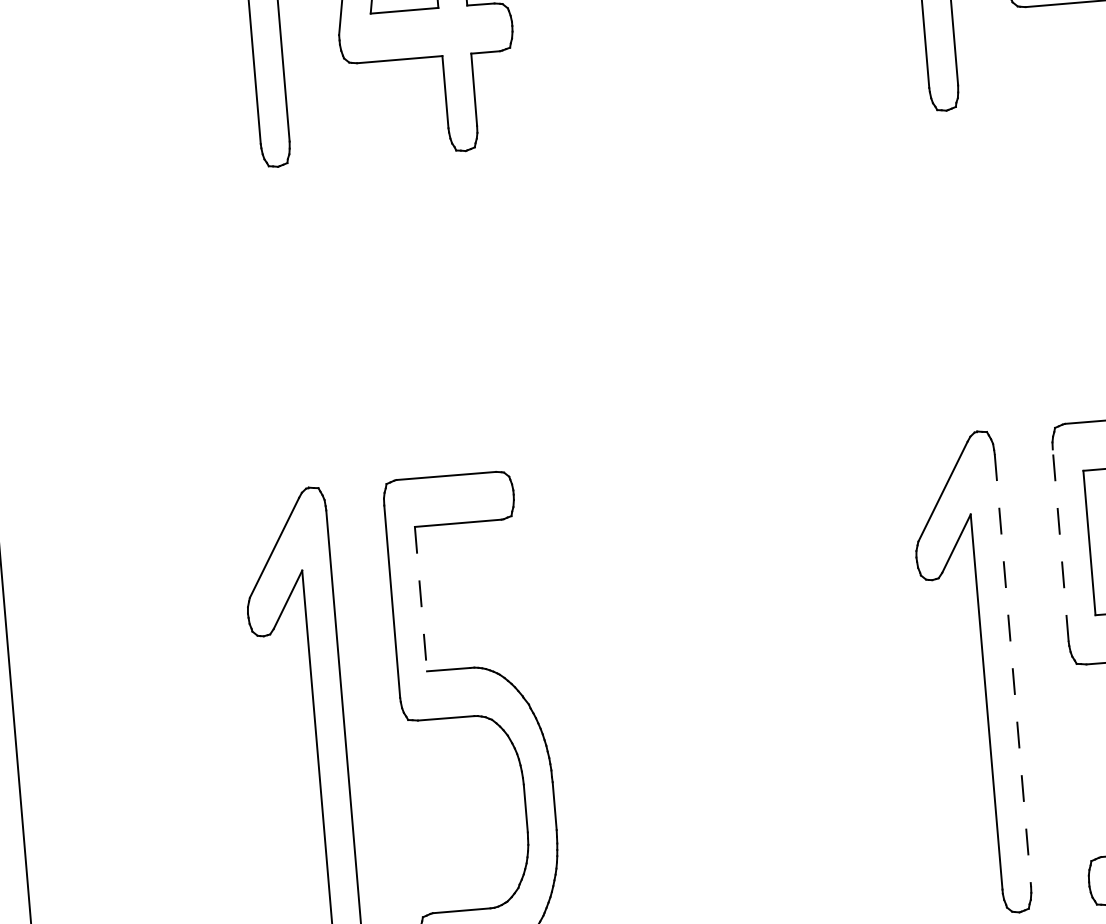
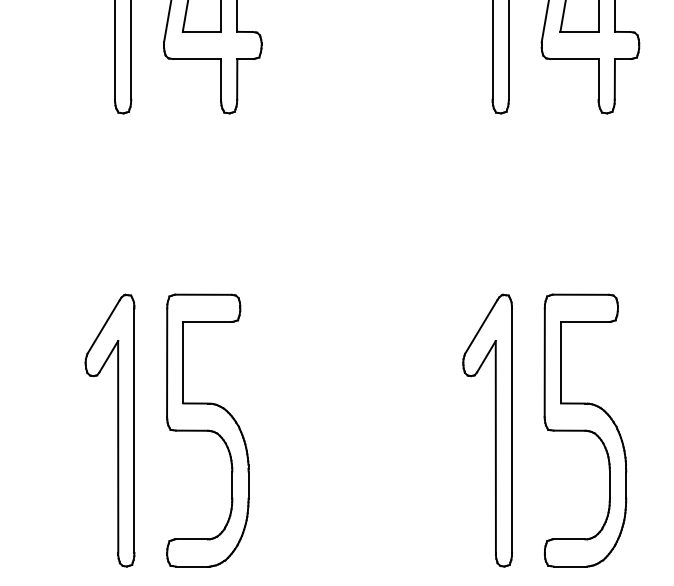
line: (1060, 545) -> (544, 362), dashed -> solid
line: (421, 598) -> (183, 362), dashed -> solid
line: (1013, 672) -> (512, 431), dashed -> solid

